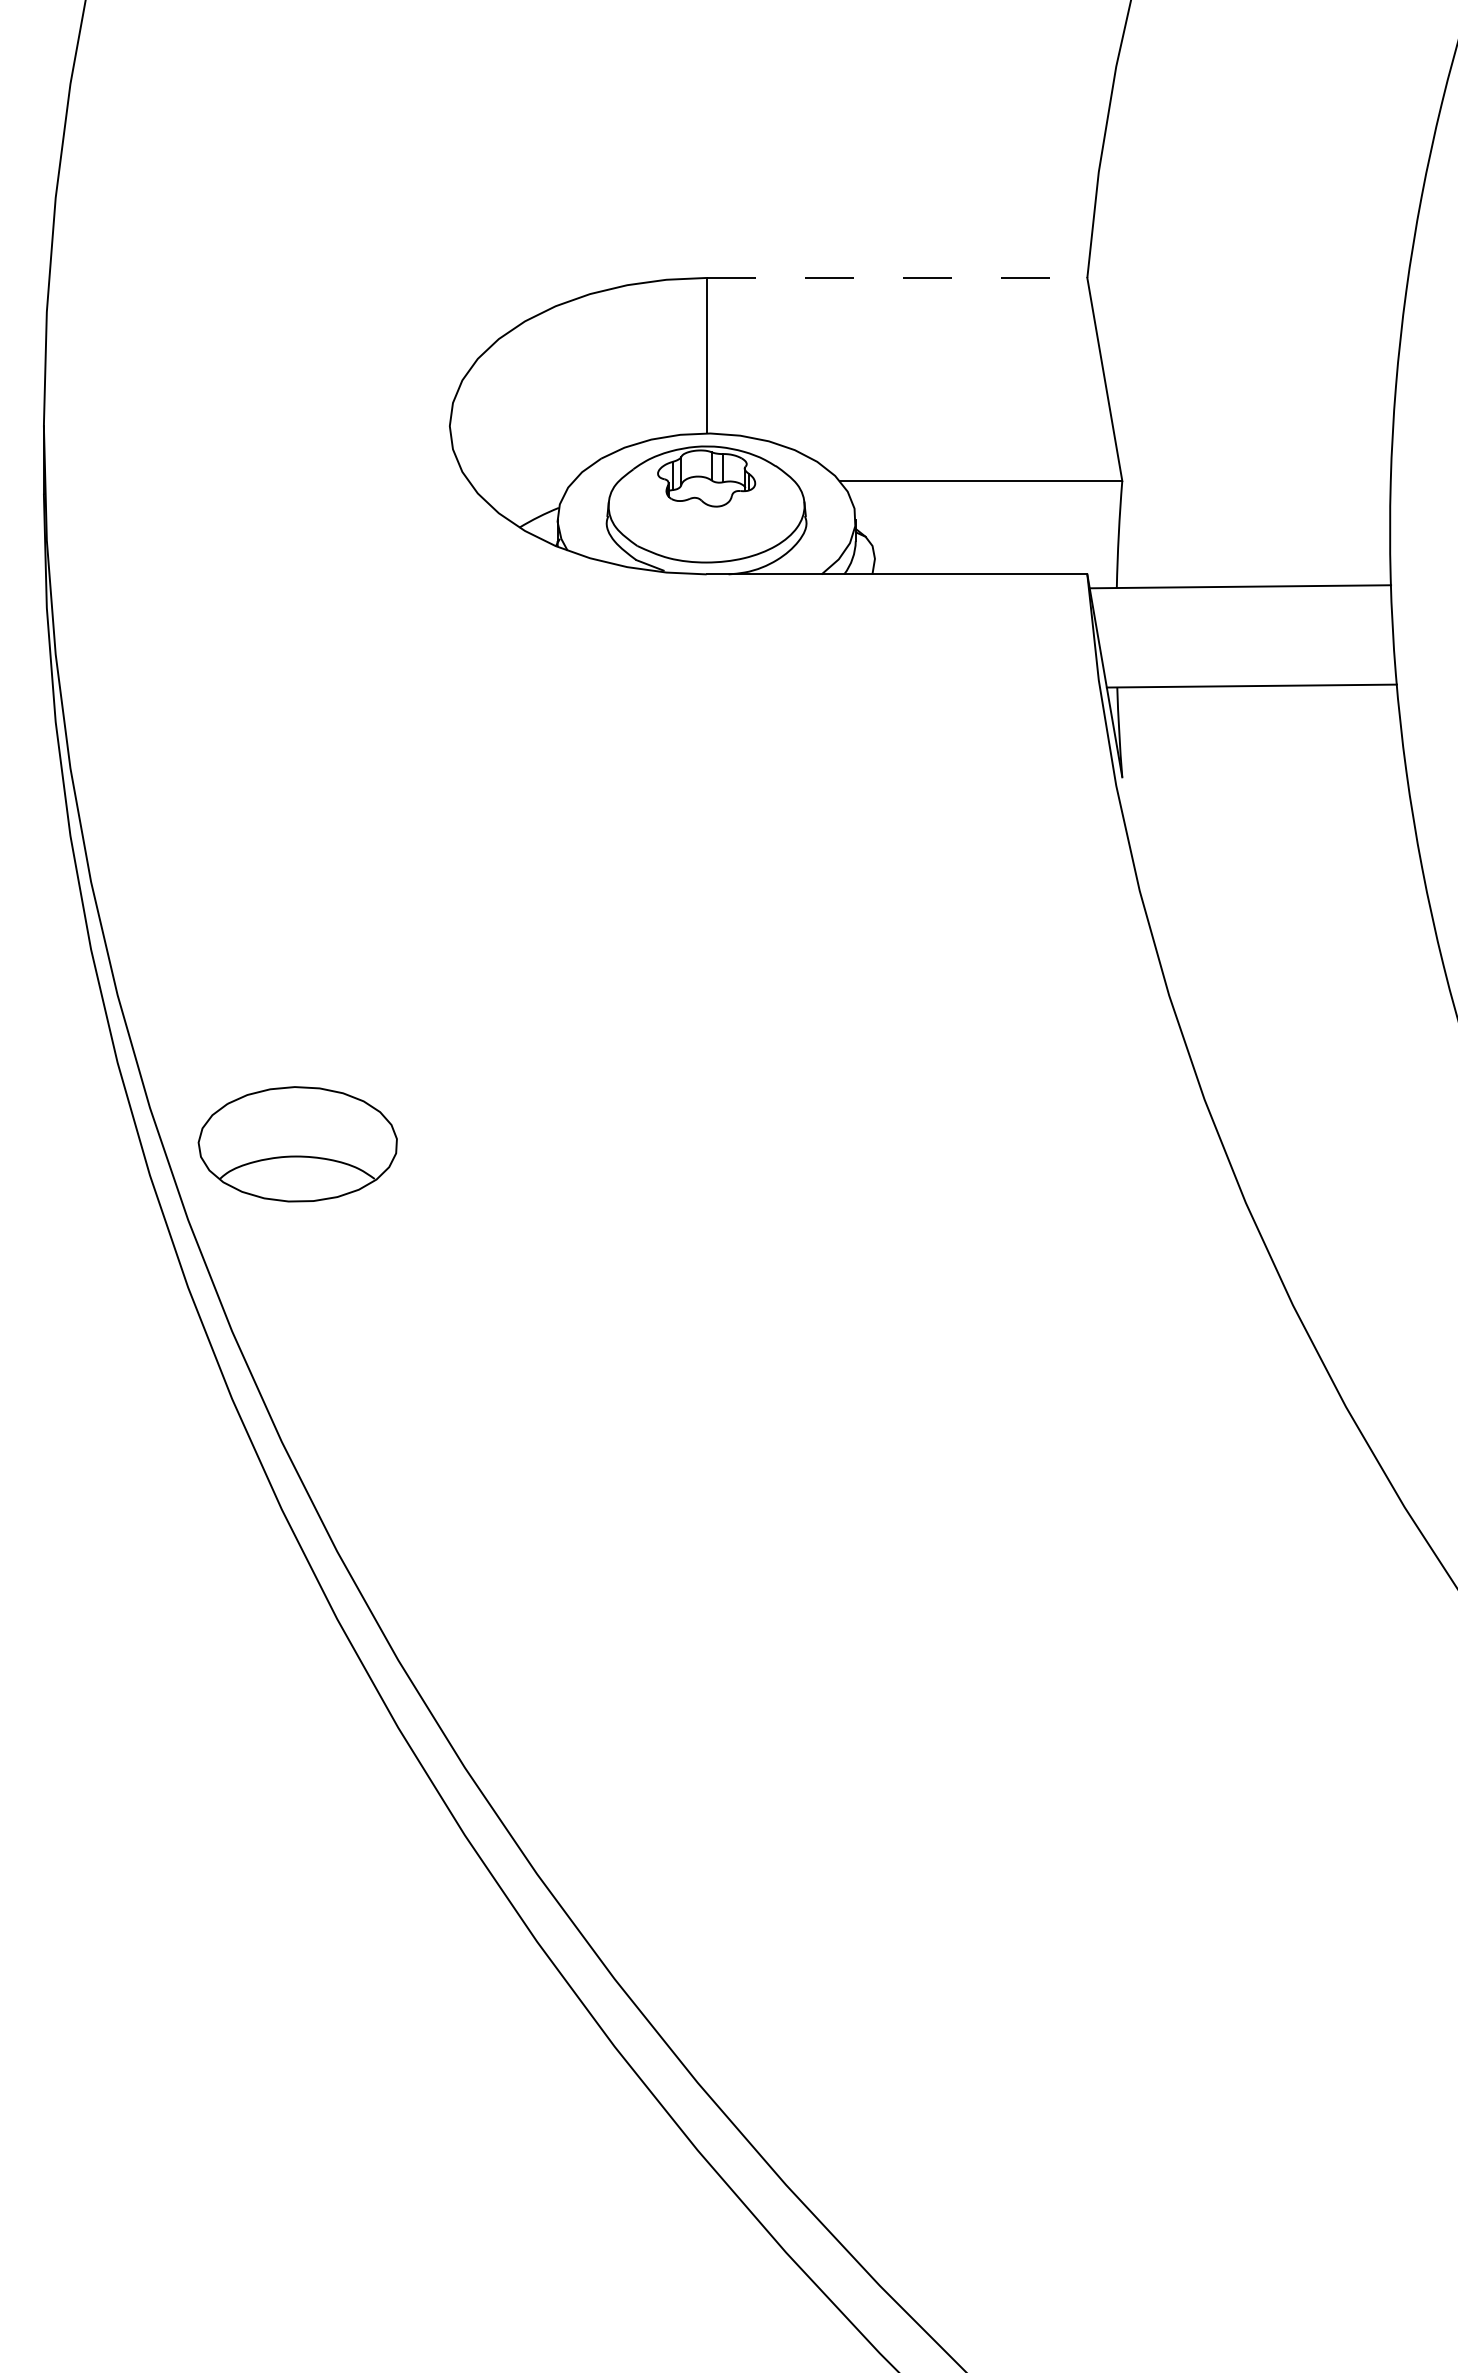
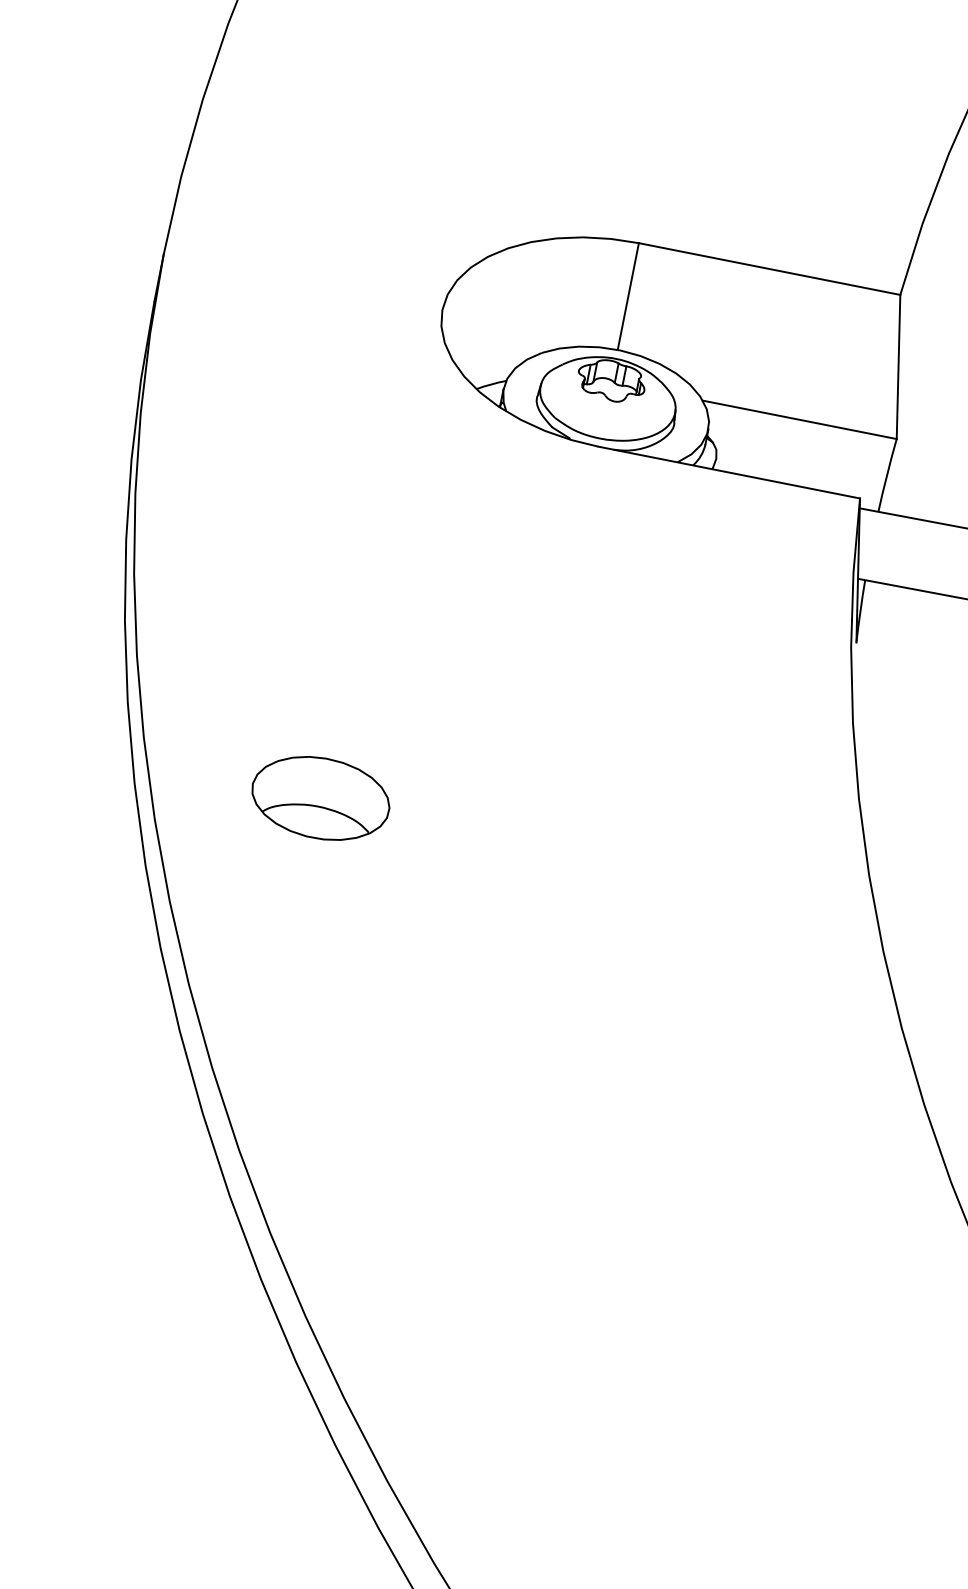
line: (897, 277) -> (770, 268), dashed -> solid
part: (297, 1144) -> (320, 798), moved

